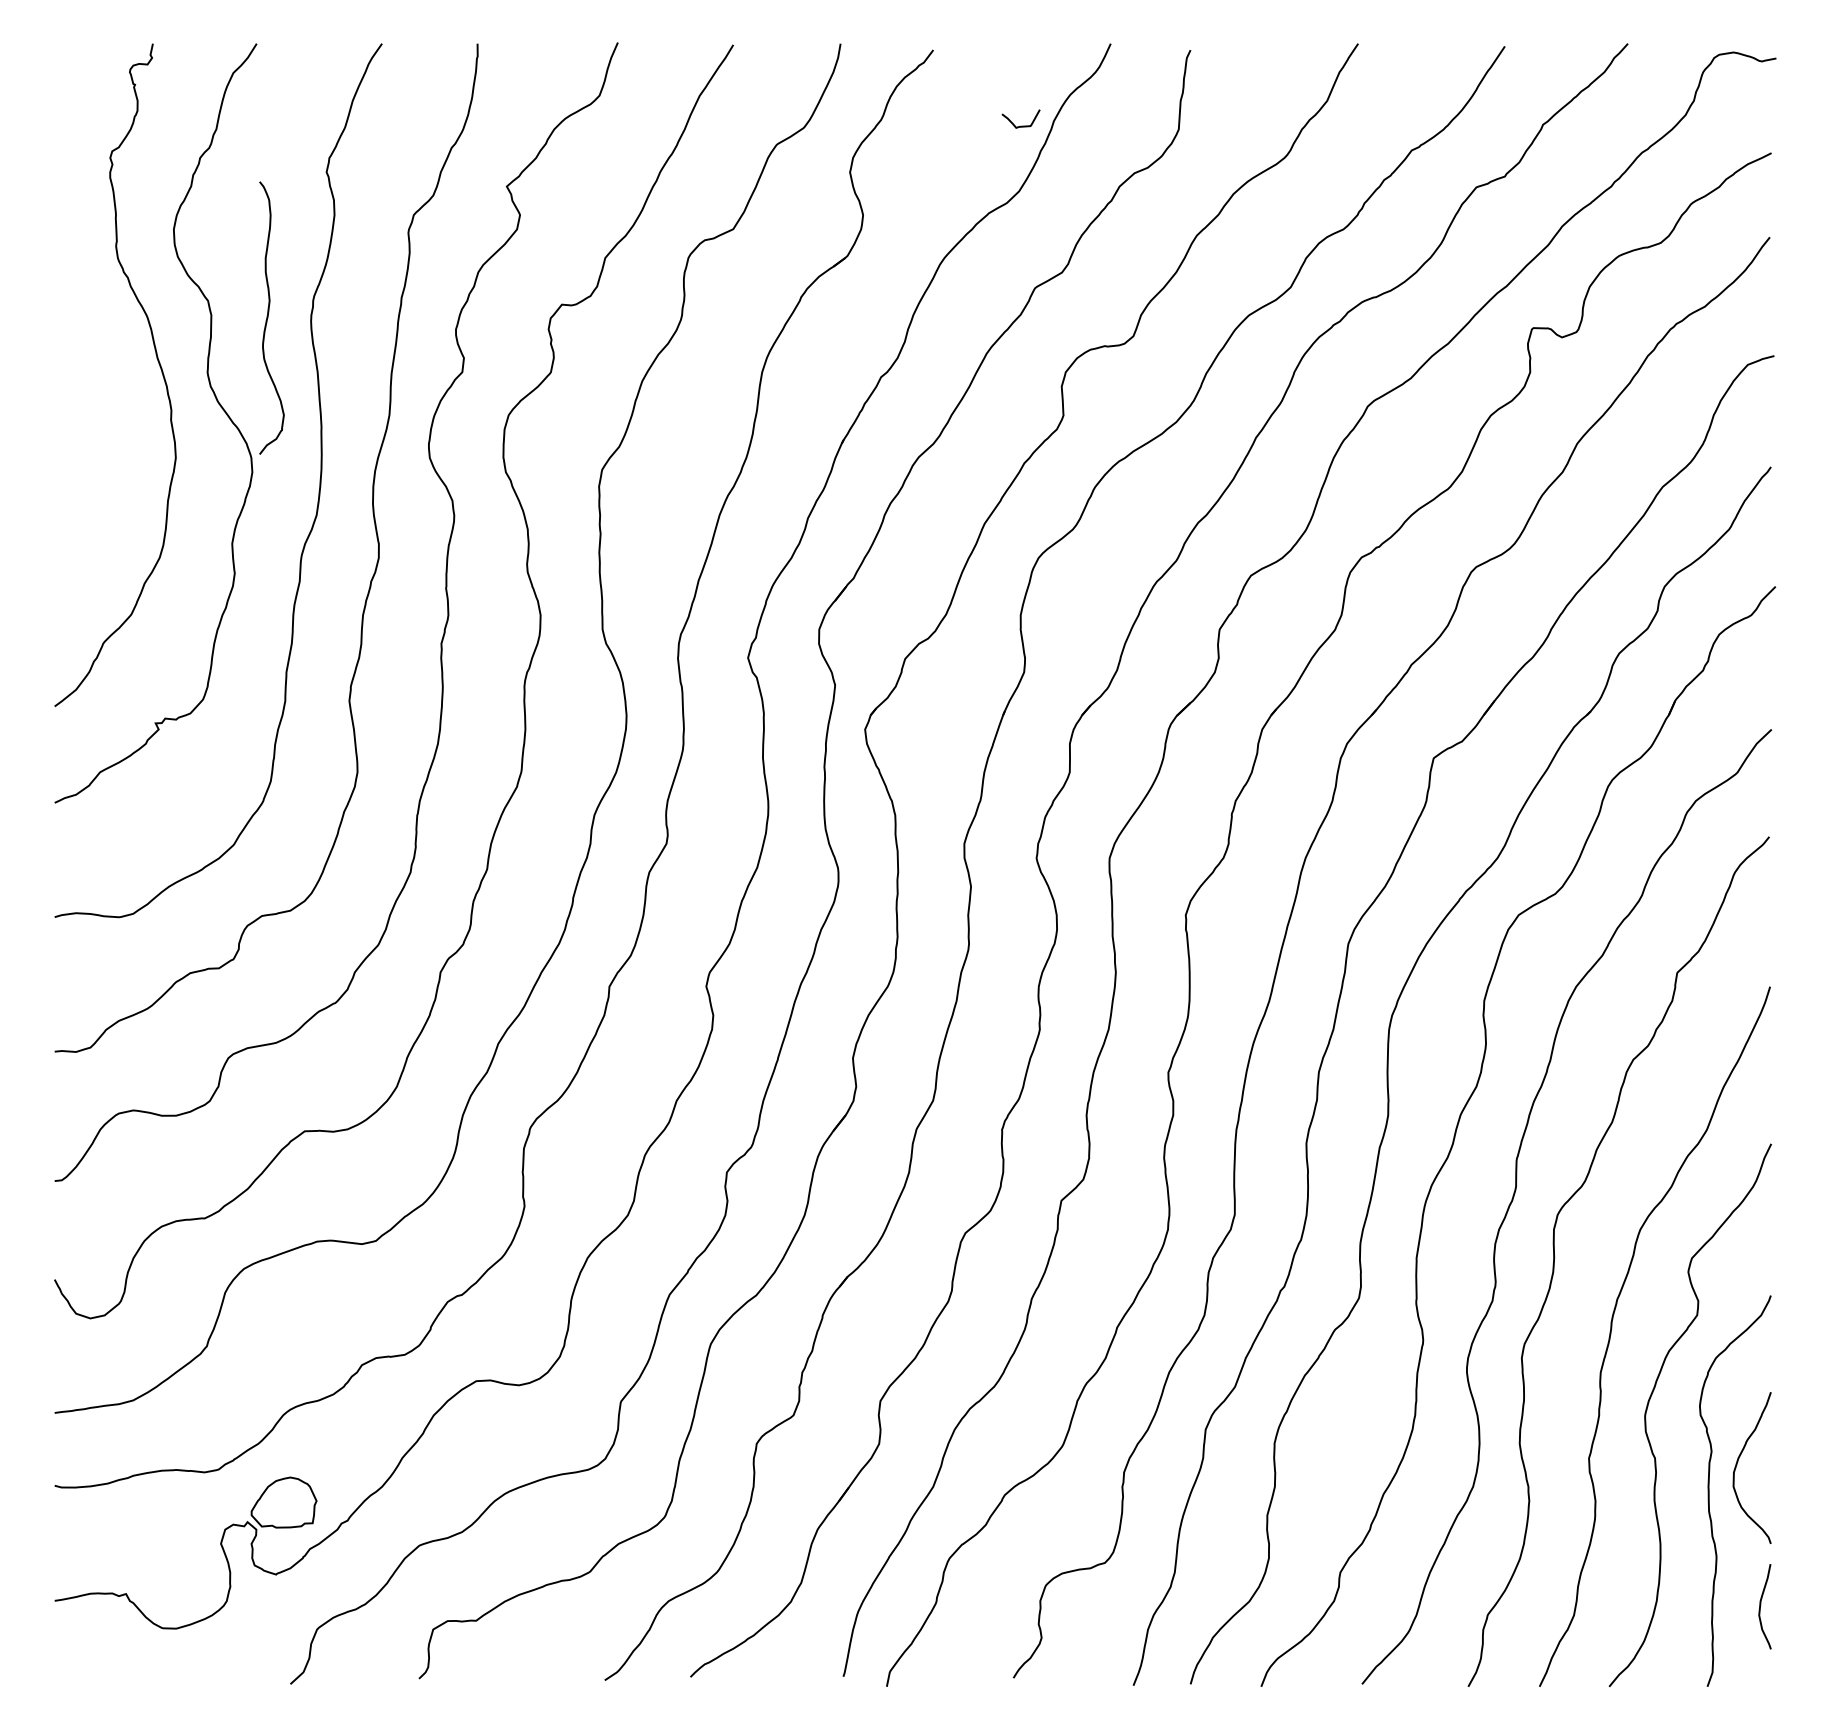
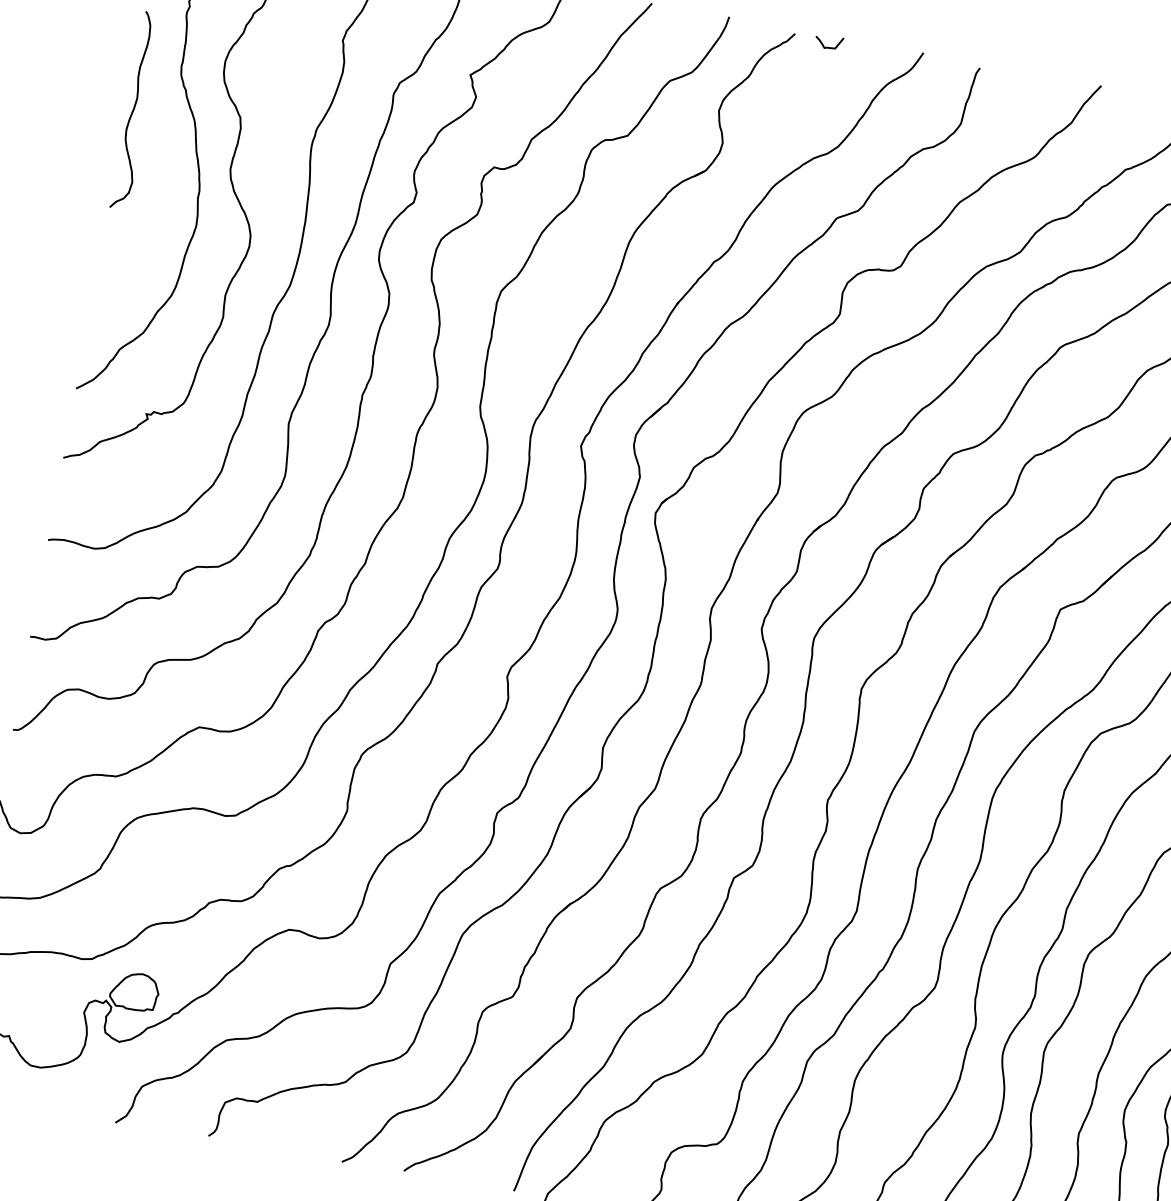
curve: (1020, 125) -> (827, 46), moved
curve: (268, 317) -> (134, 110), moved

